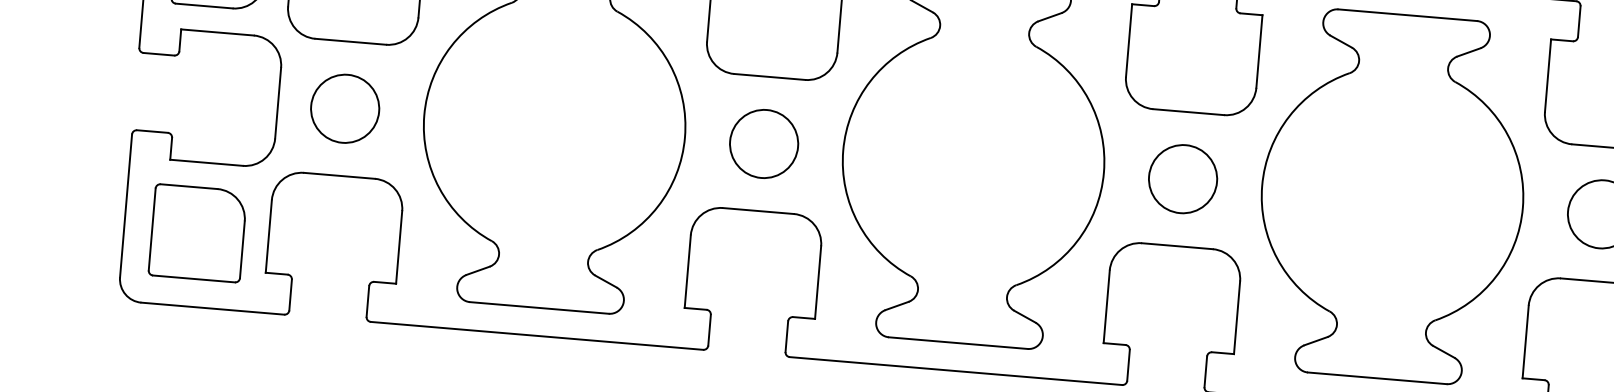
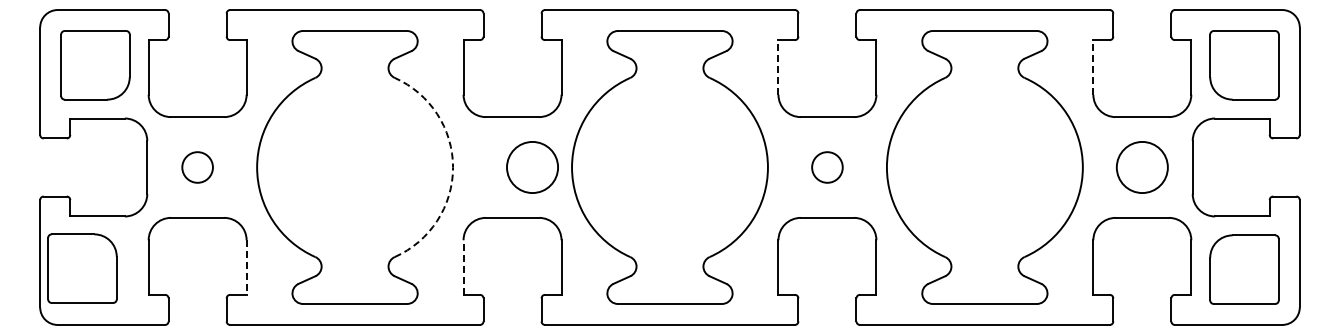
line: (1129, 39) -> (778, 66), solid -> dashed
line: (1548, 74) -> (1093, 66), solid -> dashed
circle: (344, 108) -> (197, 167), size x0.6
arc: (685, 137) -> (453, 167), solid -> dashed
circle: (764, 144) -> (532, 167), moved
circle: (1181, 179) -> (826, 167), size x0.6
part: (197, 233) -> (82, 268), moved
line: (398, 248) -> (246, 268), solid -> dashed
line: (687, 271) -> (463, 267), solid -> dashed

